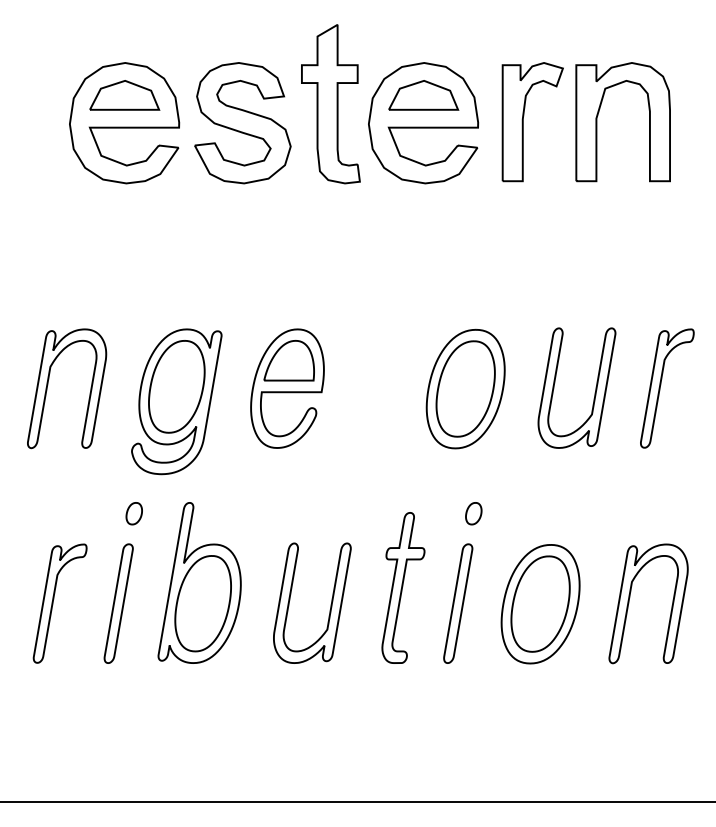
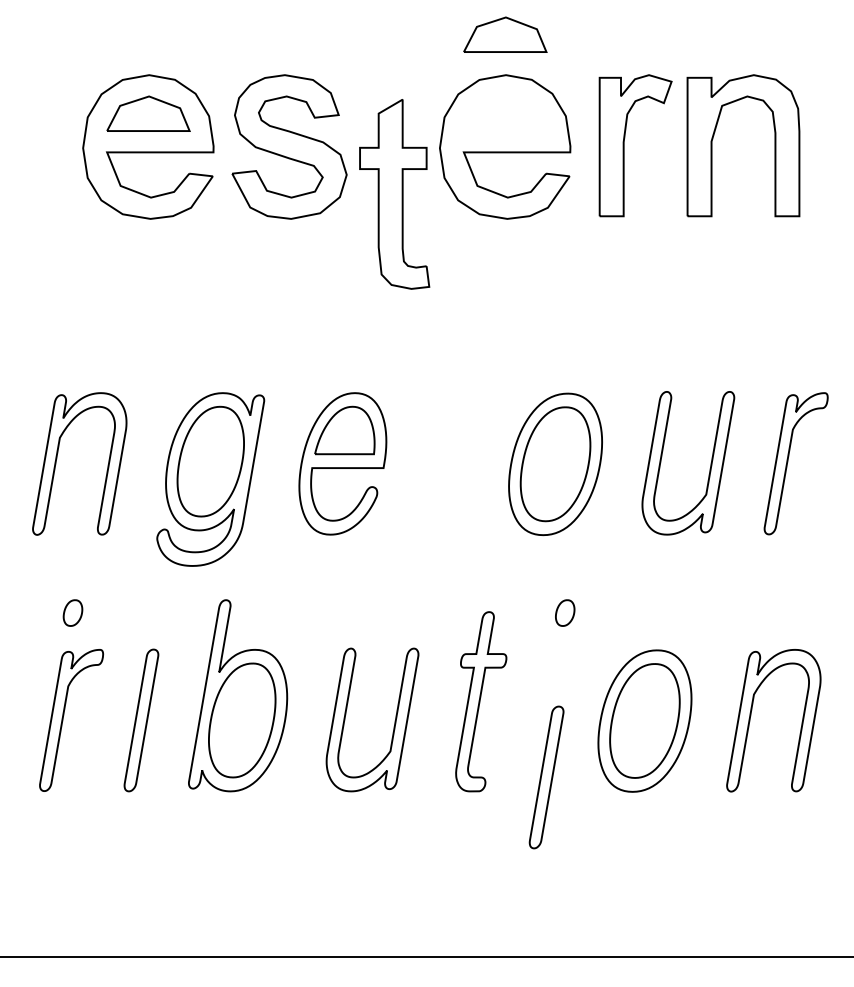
part: (423, 95) -> (505, 34), moved
part: (330, 104) -> (394, 194), moved
part: (133, 513) -> (72, 612), moved
part: (458, 603) -> (546, 777), moved

